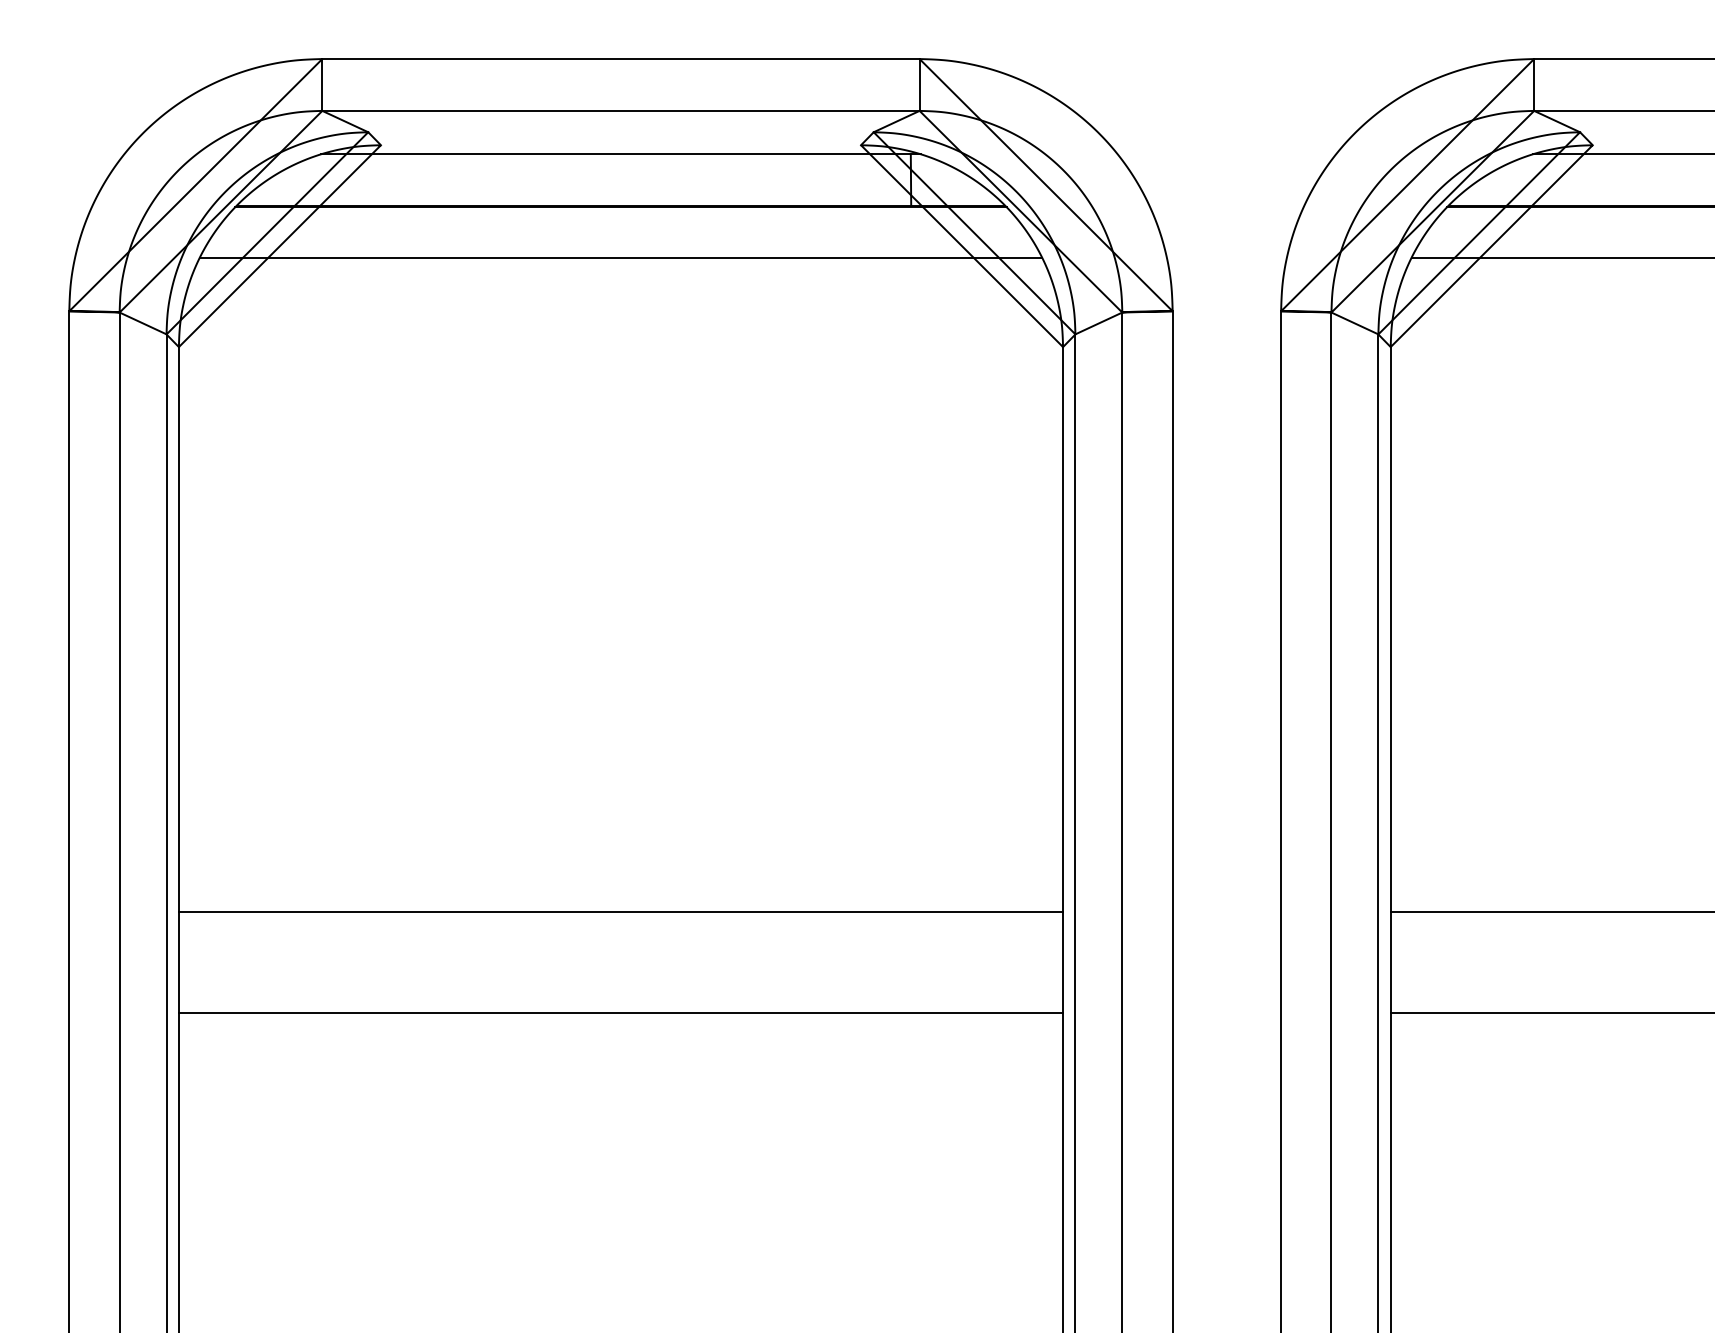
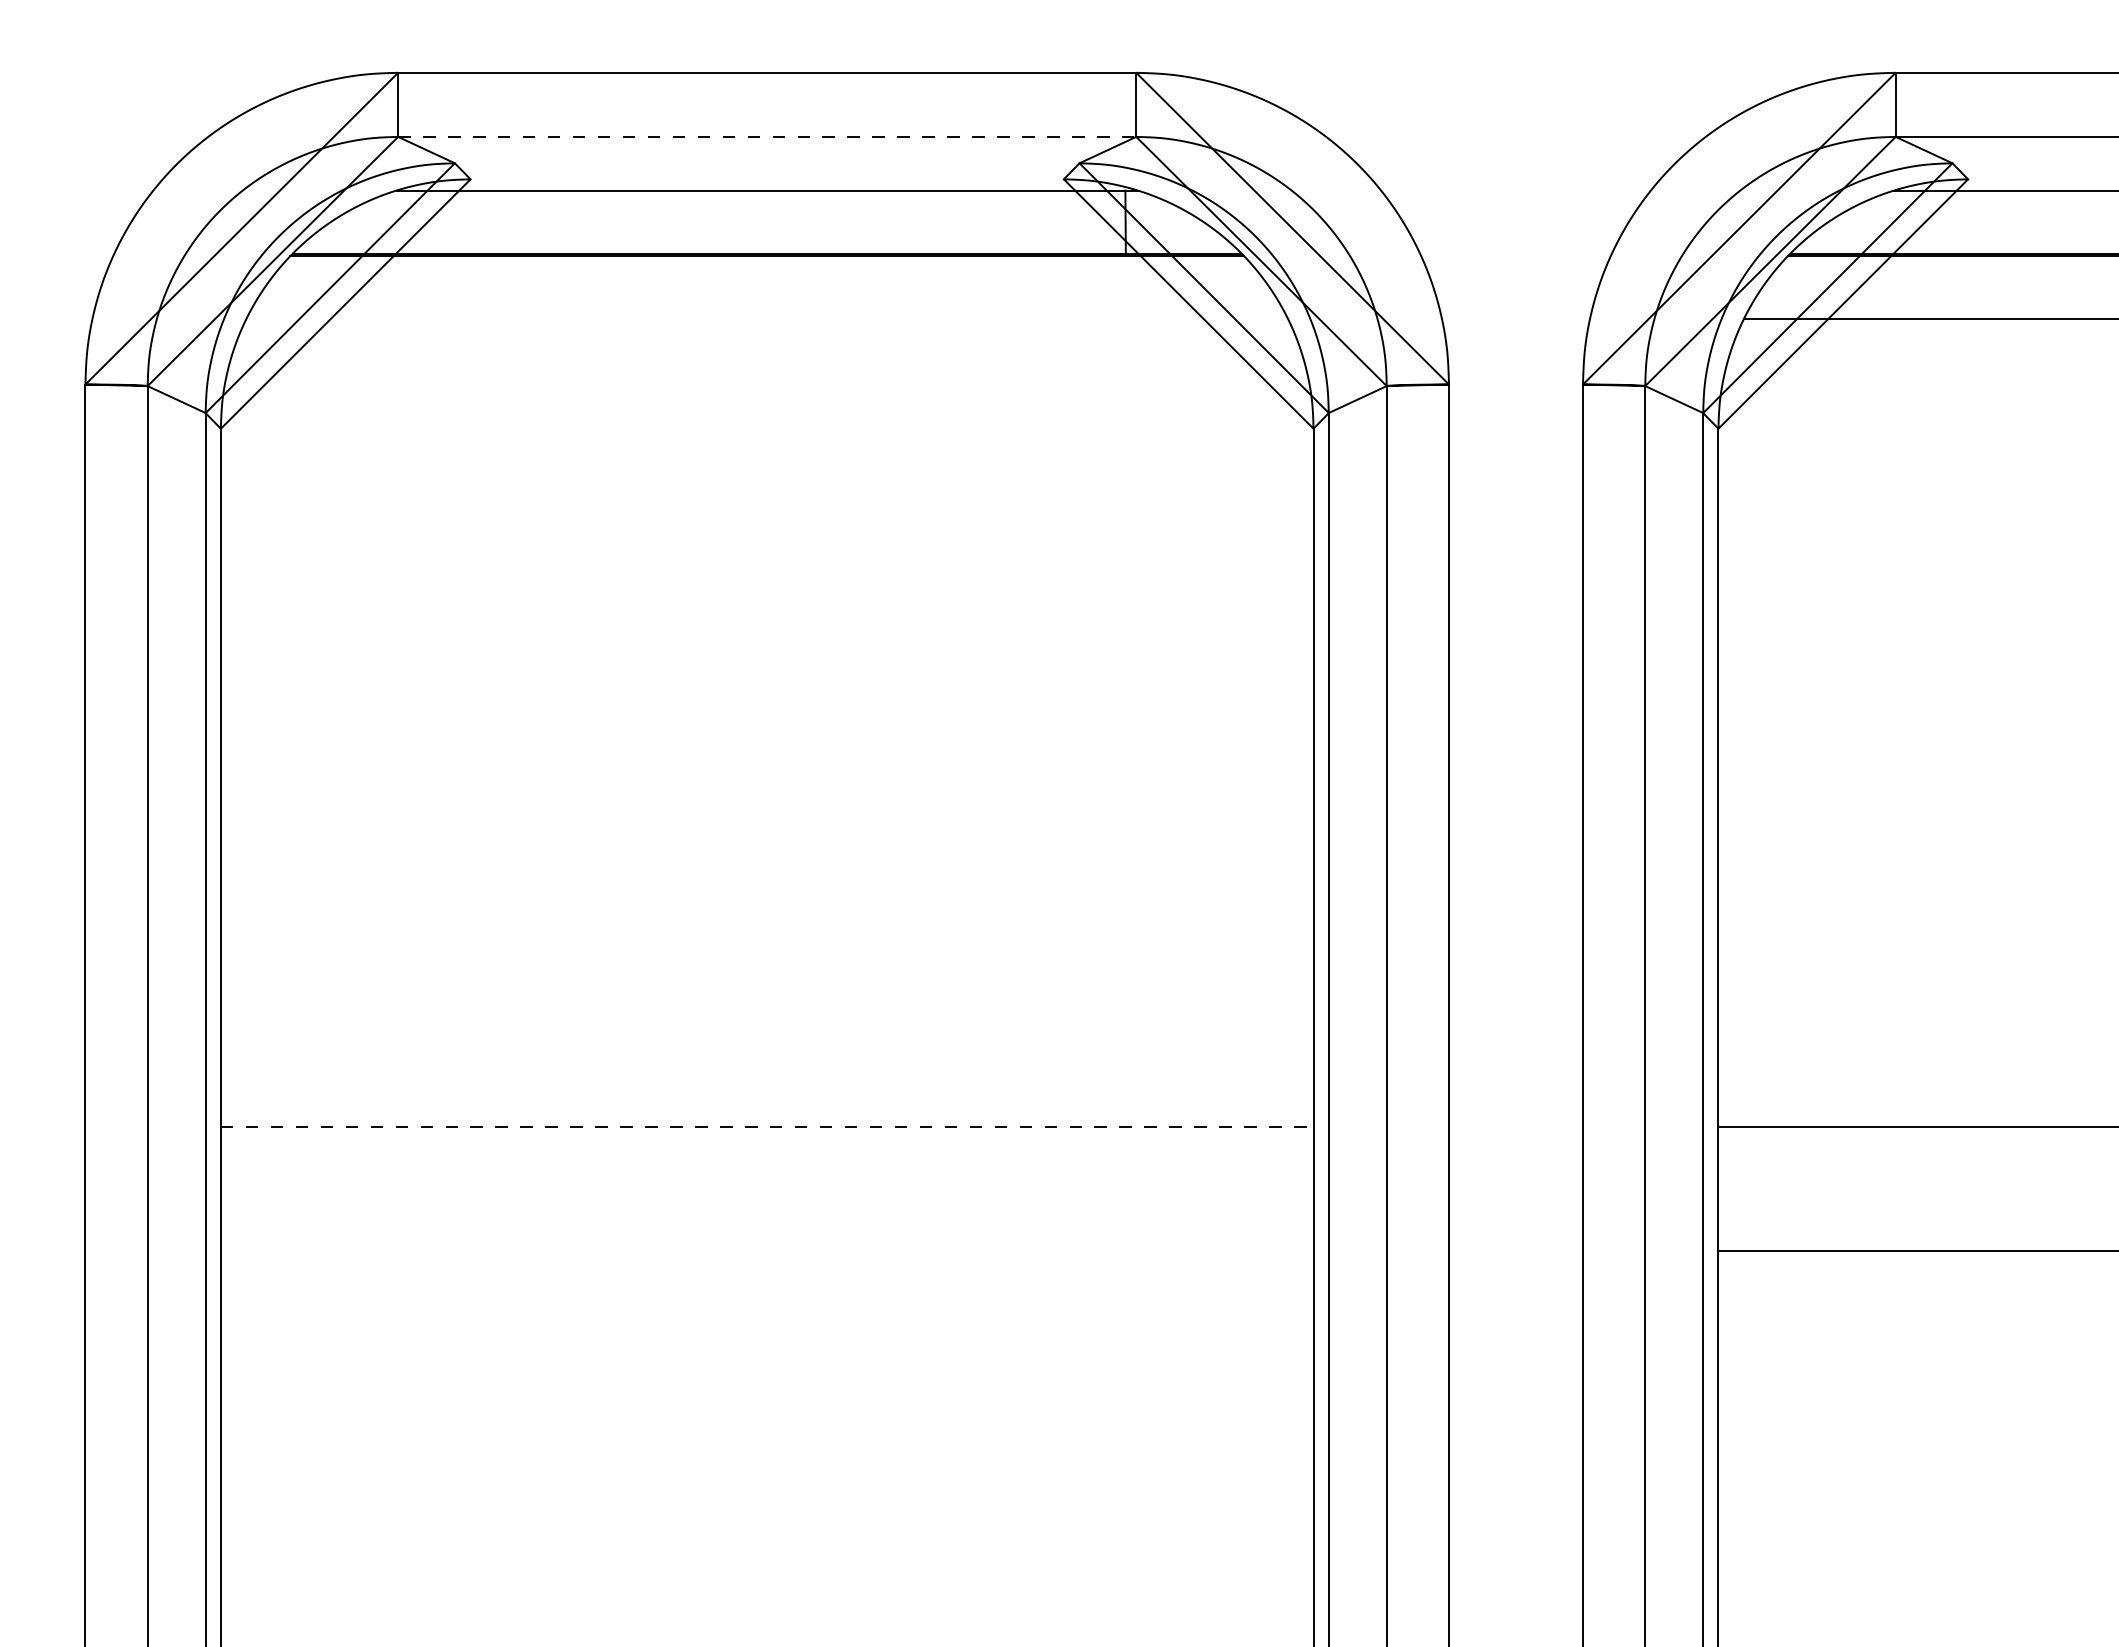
line: (621, 110) -> (767, 136), solid -> dashed
line: (620, 257) -> (766, 318), removed
line: (621, 911) -> (767, 1126), solid -> dashed
line: (620, 1012) -> (766, 1251), removed

